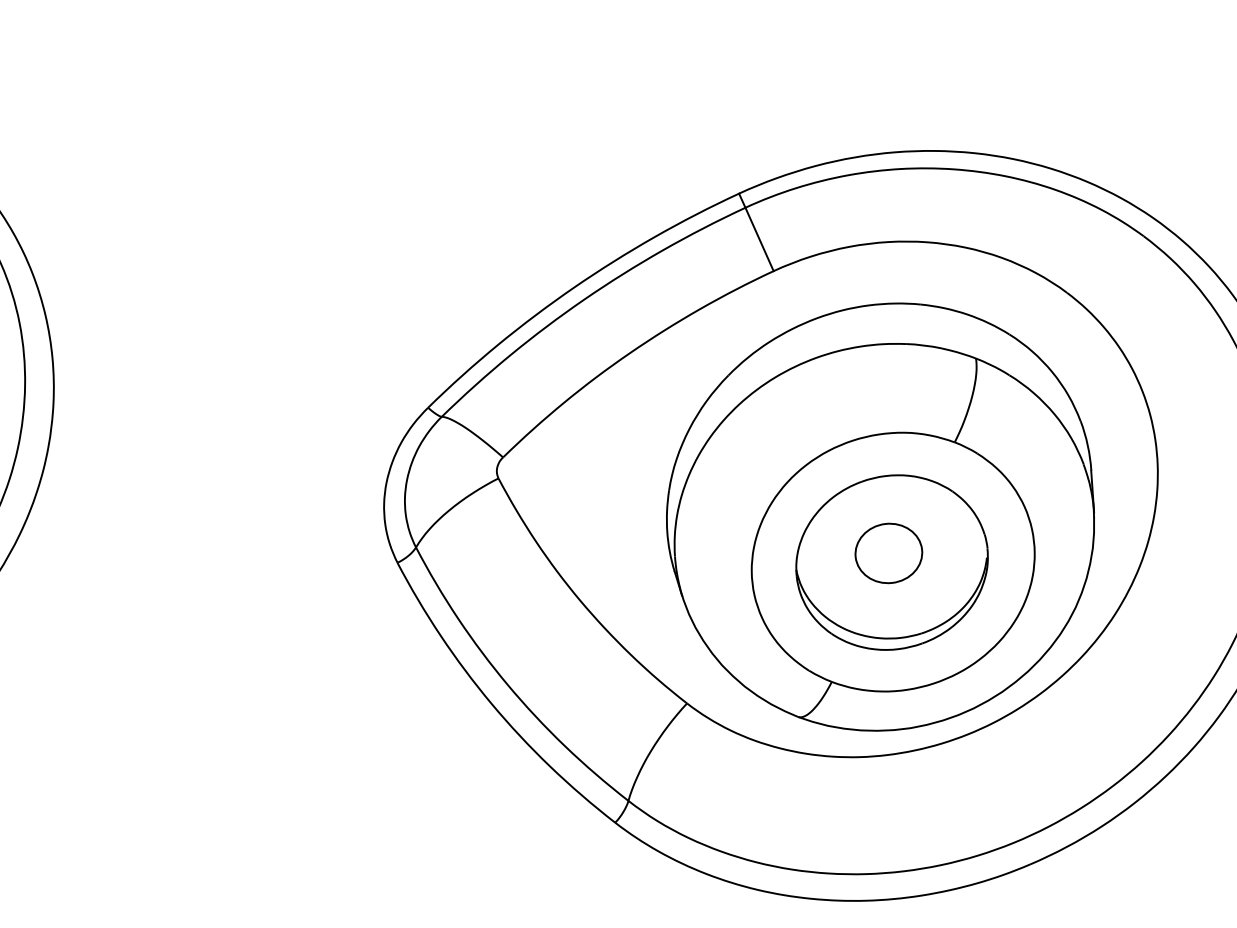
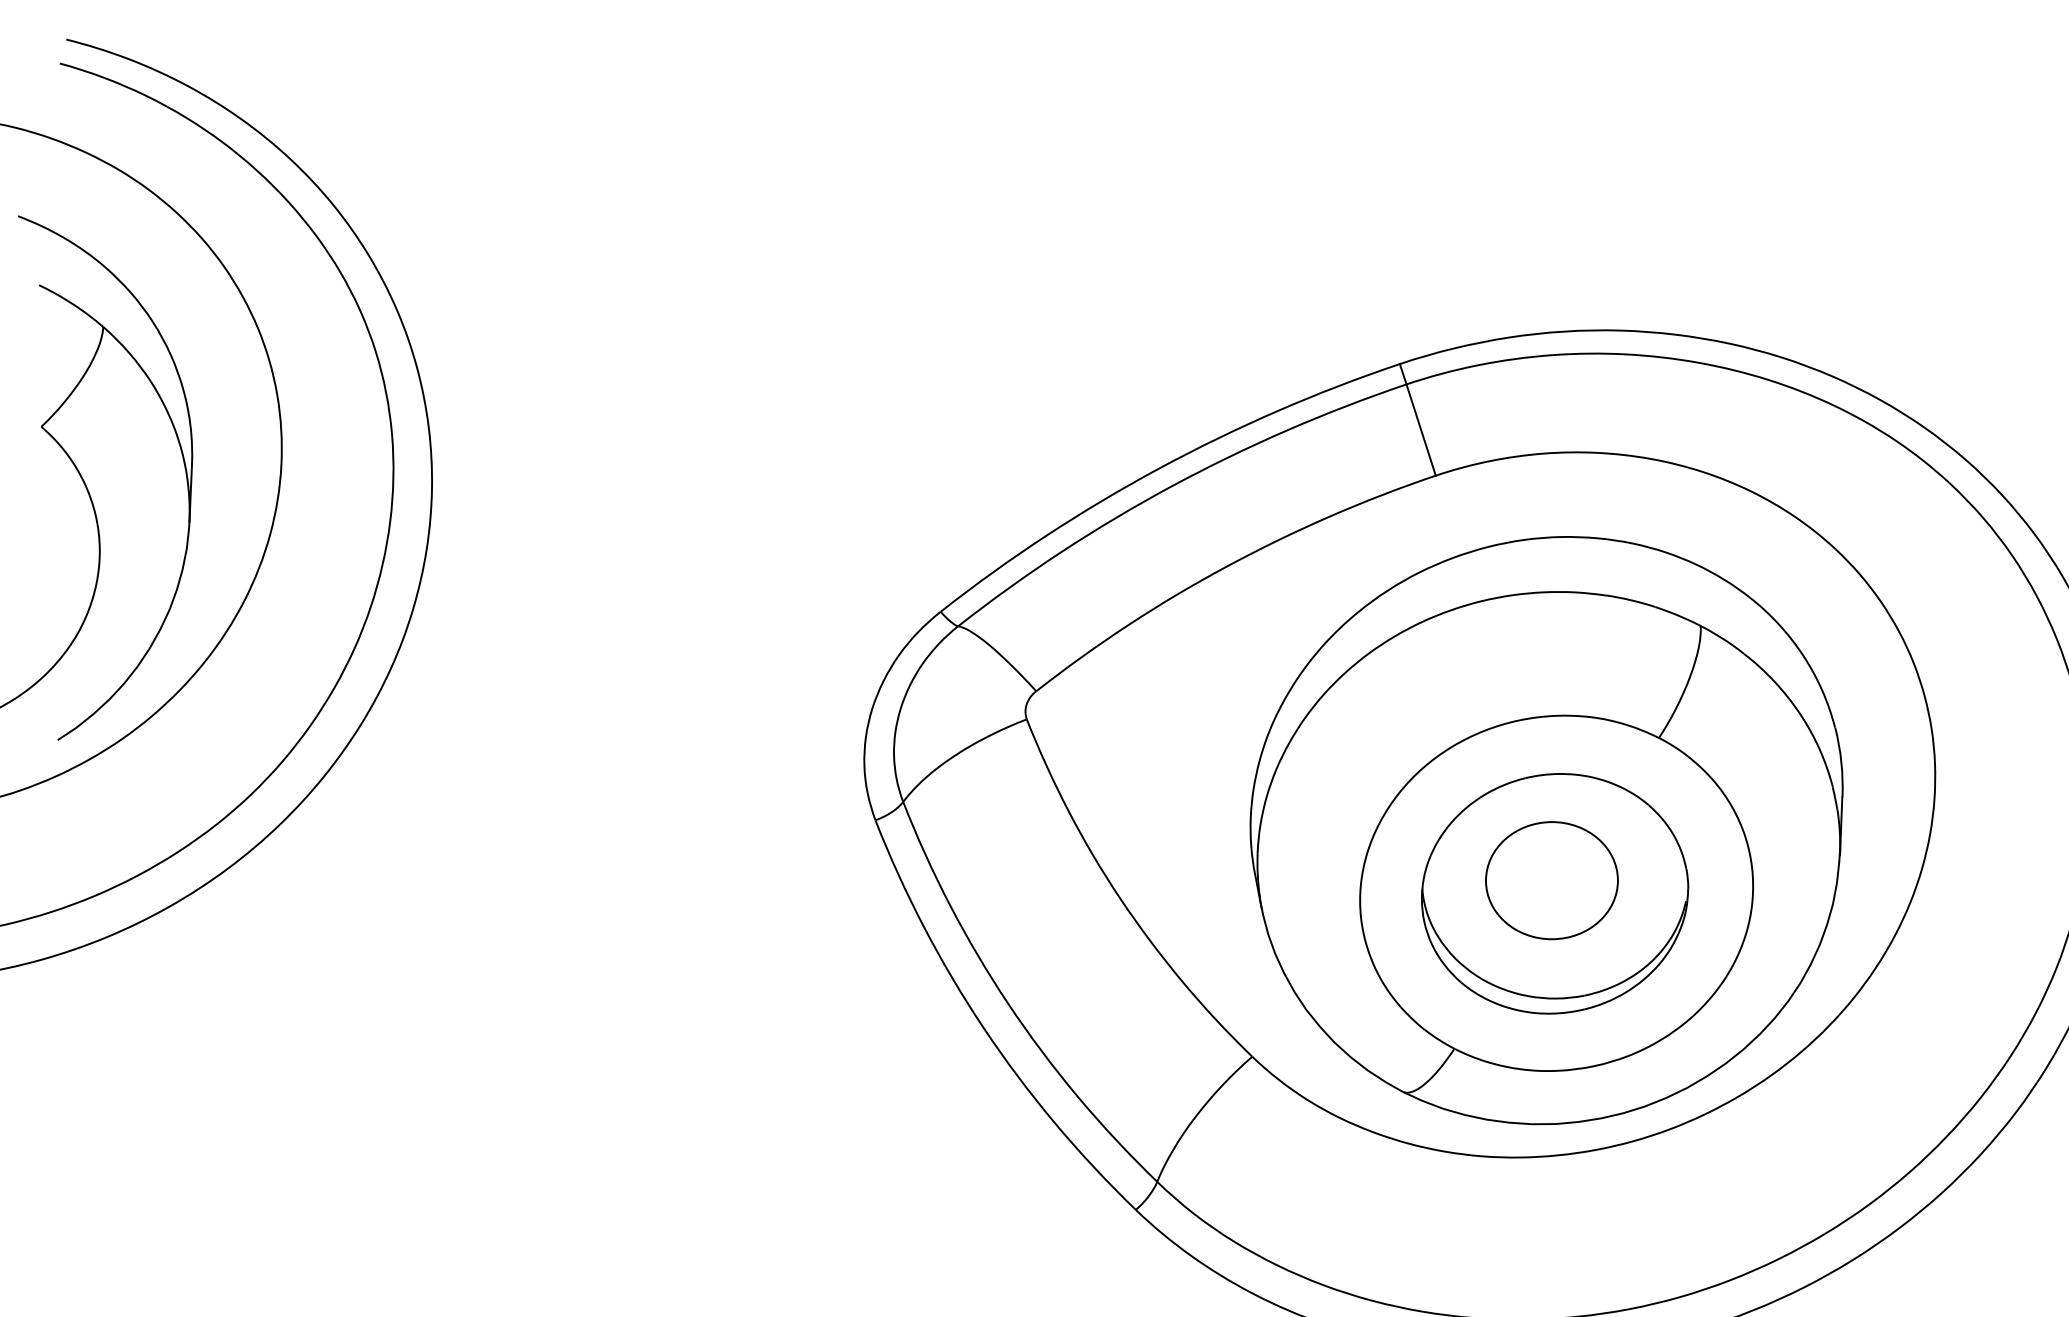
part: (888, 553) -> (1551, 880), size x1.43

